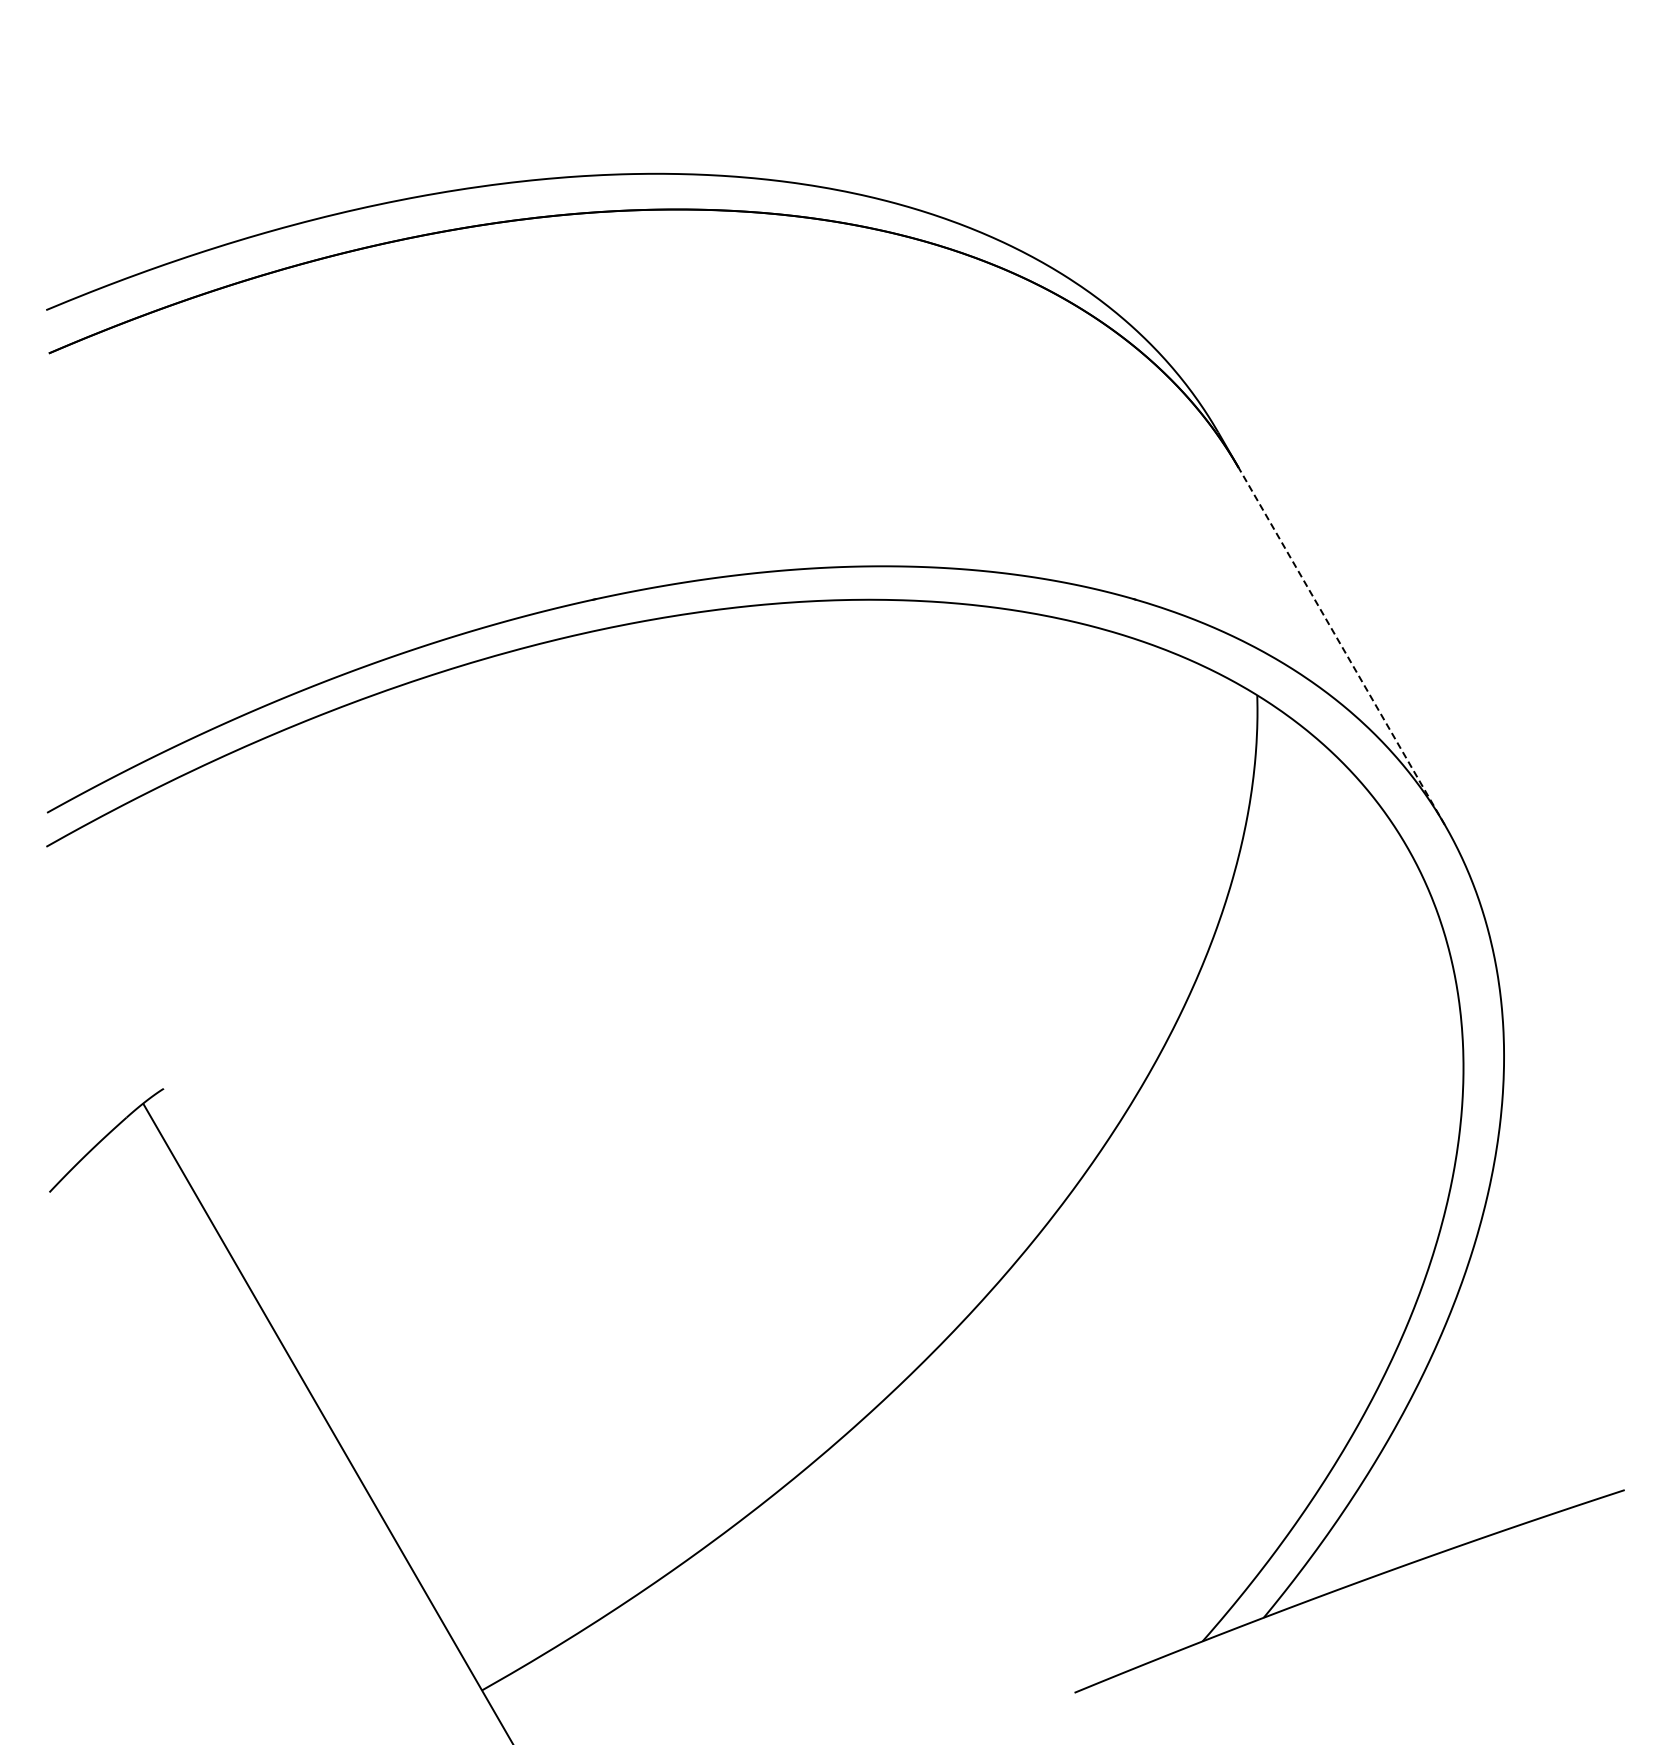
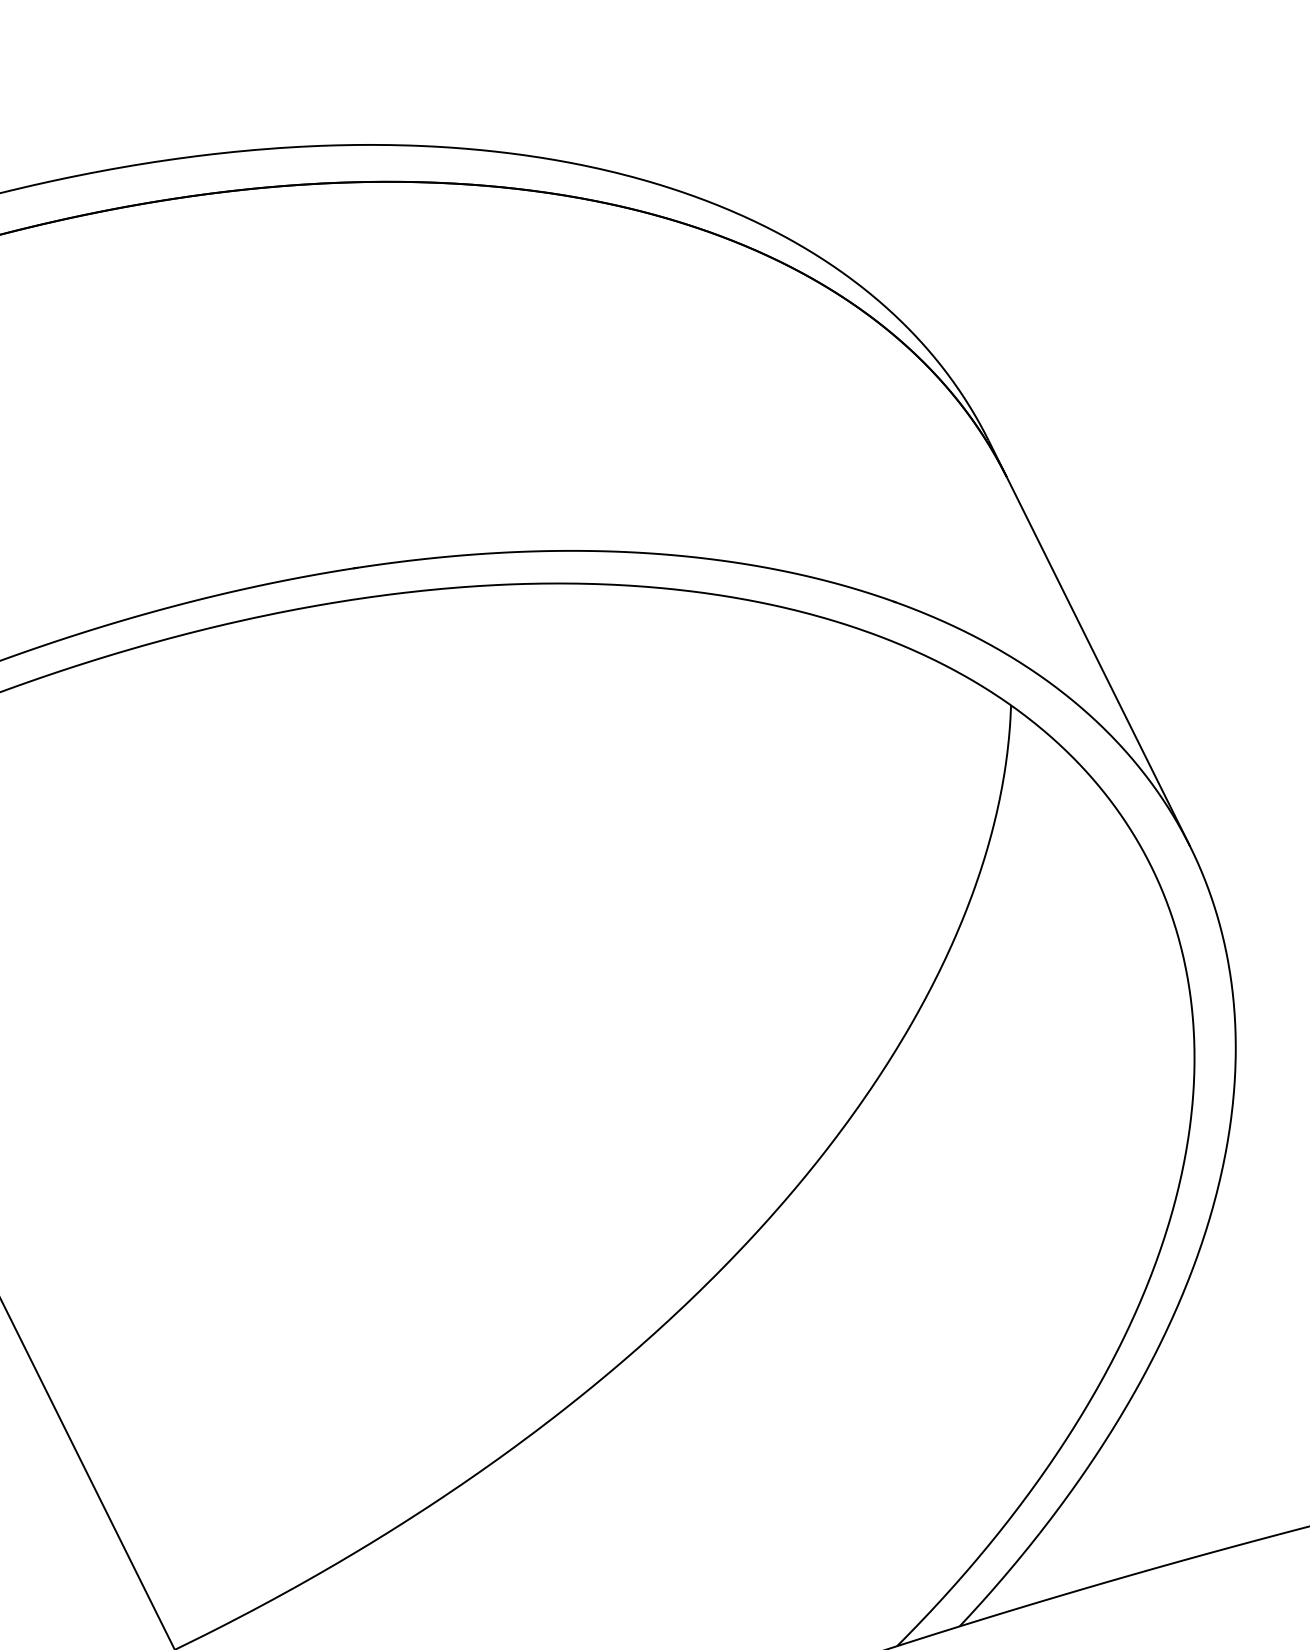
line: (1341, 646) -> (1098, 661), dashed -> solid

